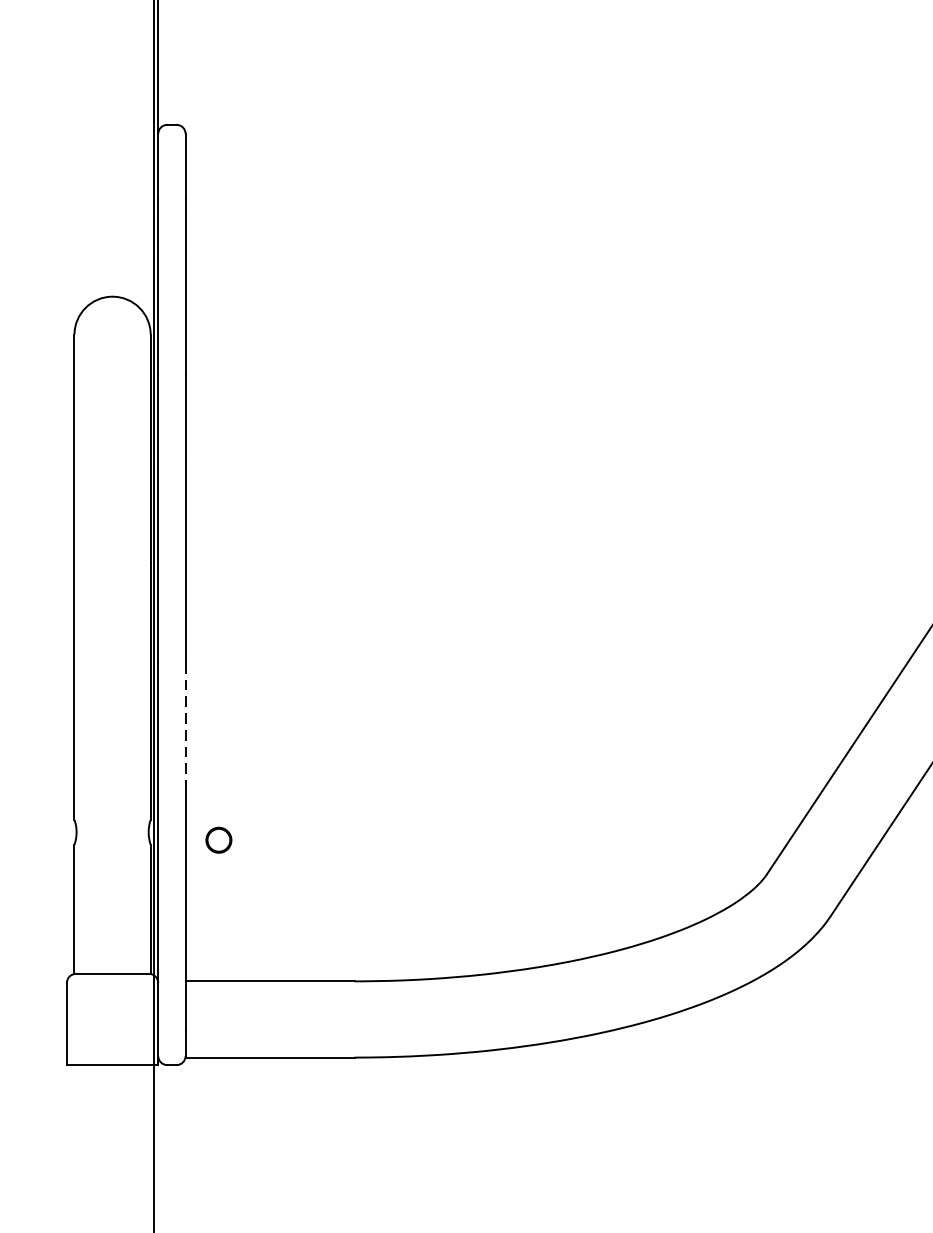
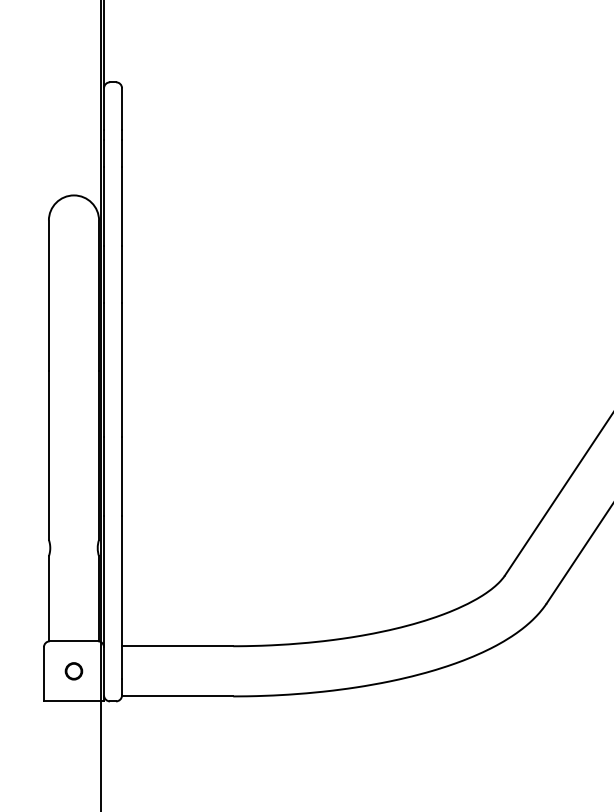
line: (186, 723) -> (122, 476), dashed -> solid
part: (218, 840) -> (73, 671), moved

